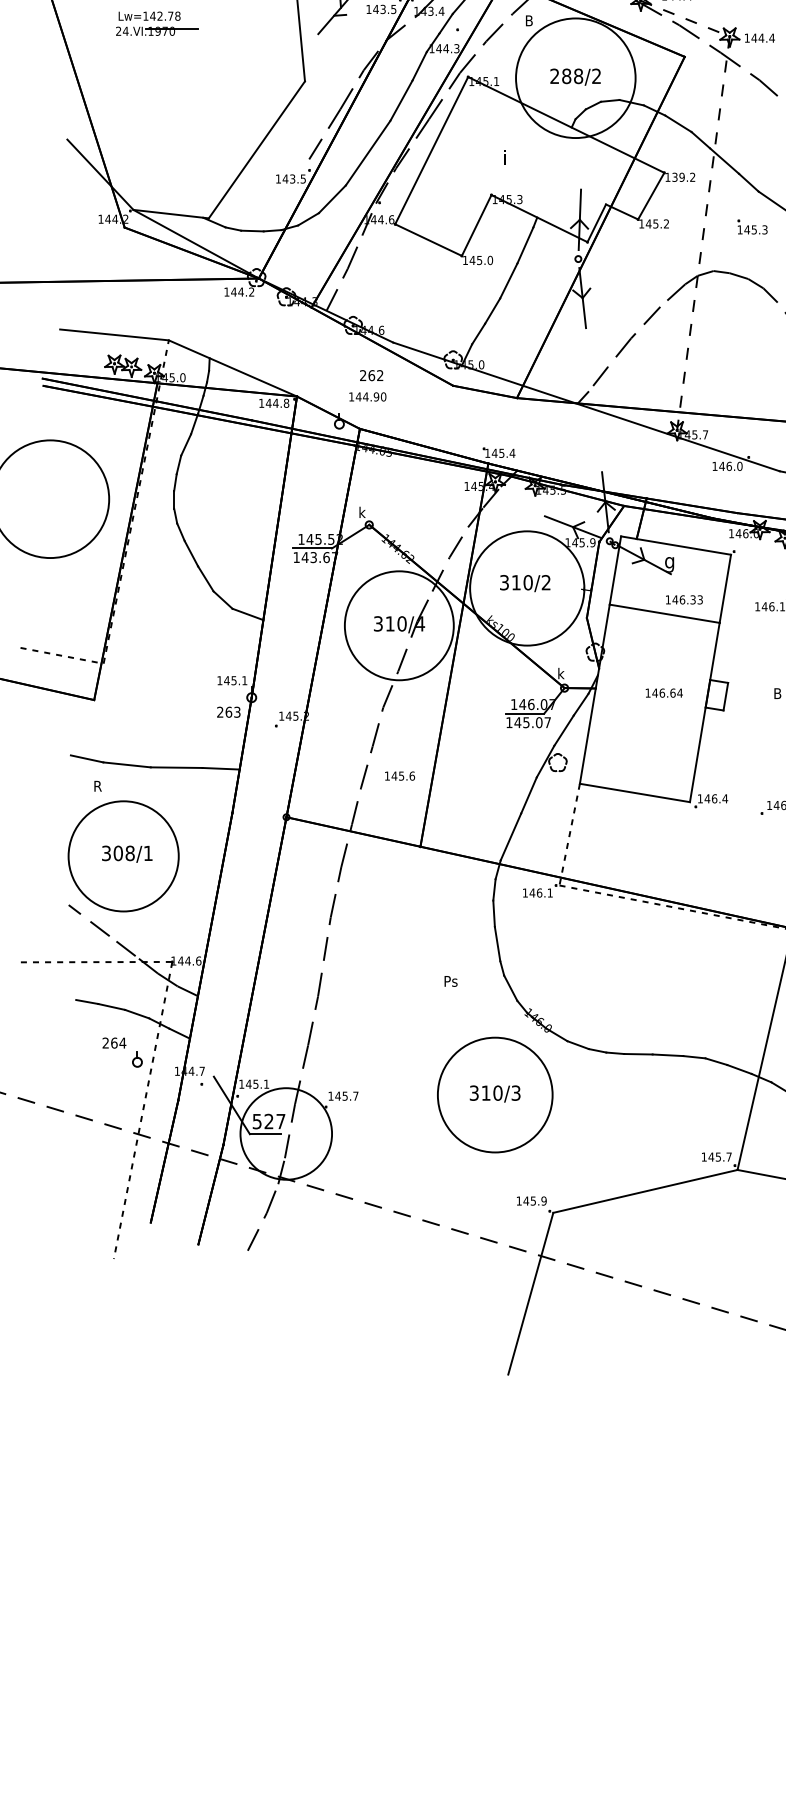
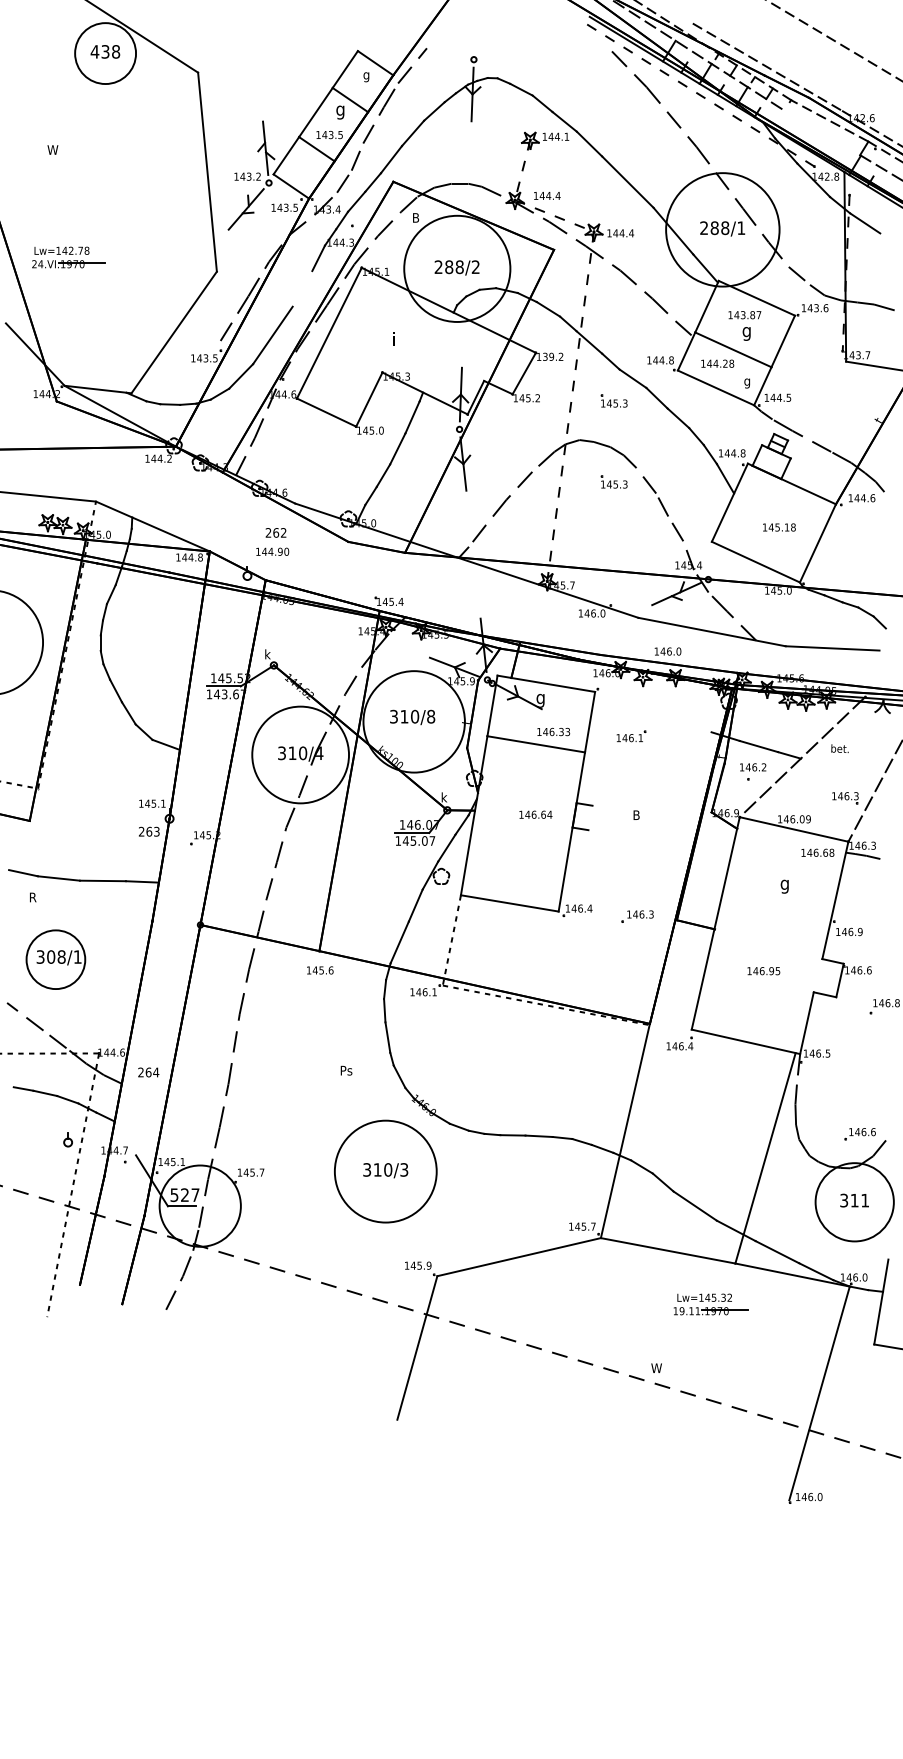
part: (156, 23) -> (68, 257), moved
line: (401, 100) -> (302, 288), removed
part: (751, 317) -> (613, 481), added
text: (546, 582) -> (431, 716), 310/2 -> 310/8
line: (725, 696) -> (590, 817), removed
text: (400, 776) -> (320, 970), moved
circle: (123, 856) -> (55, 959), size x0.6
text: (114, 1043) -> (148, 1072), moved

